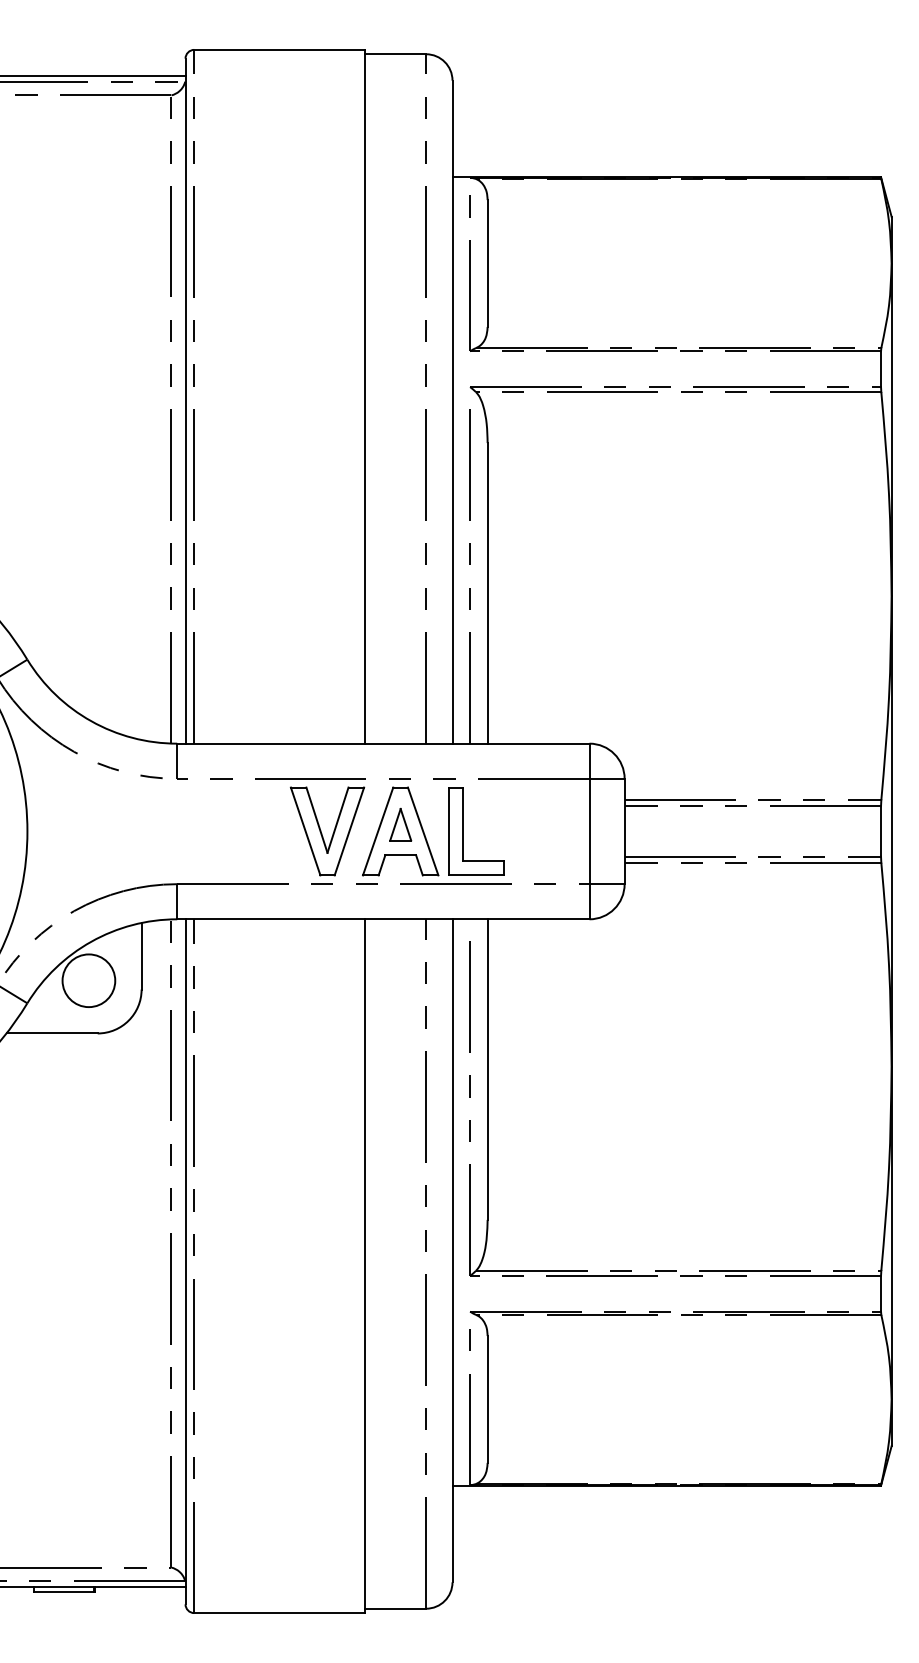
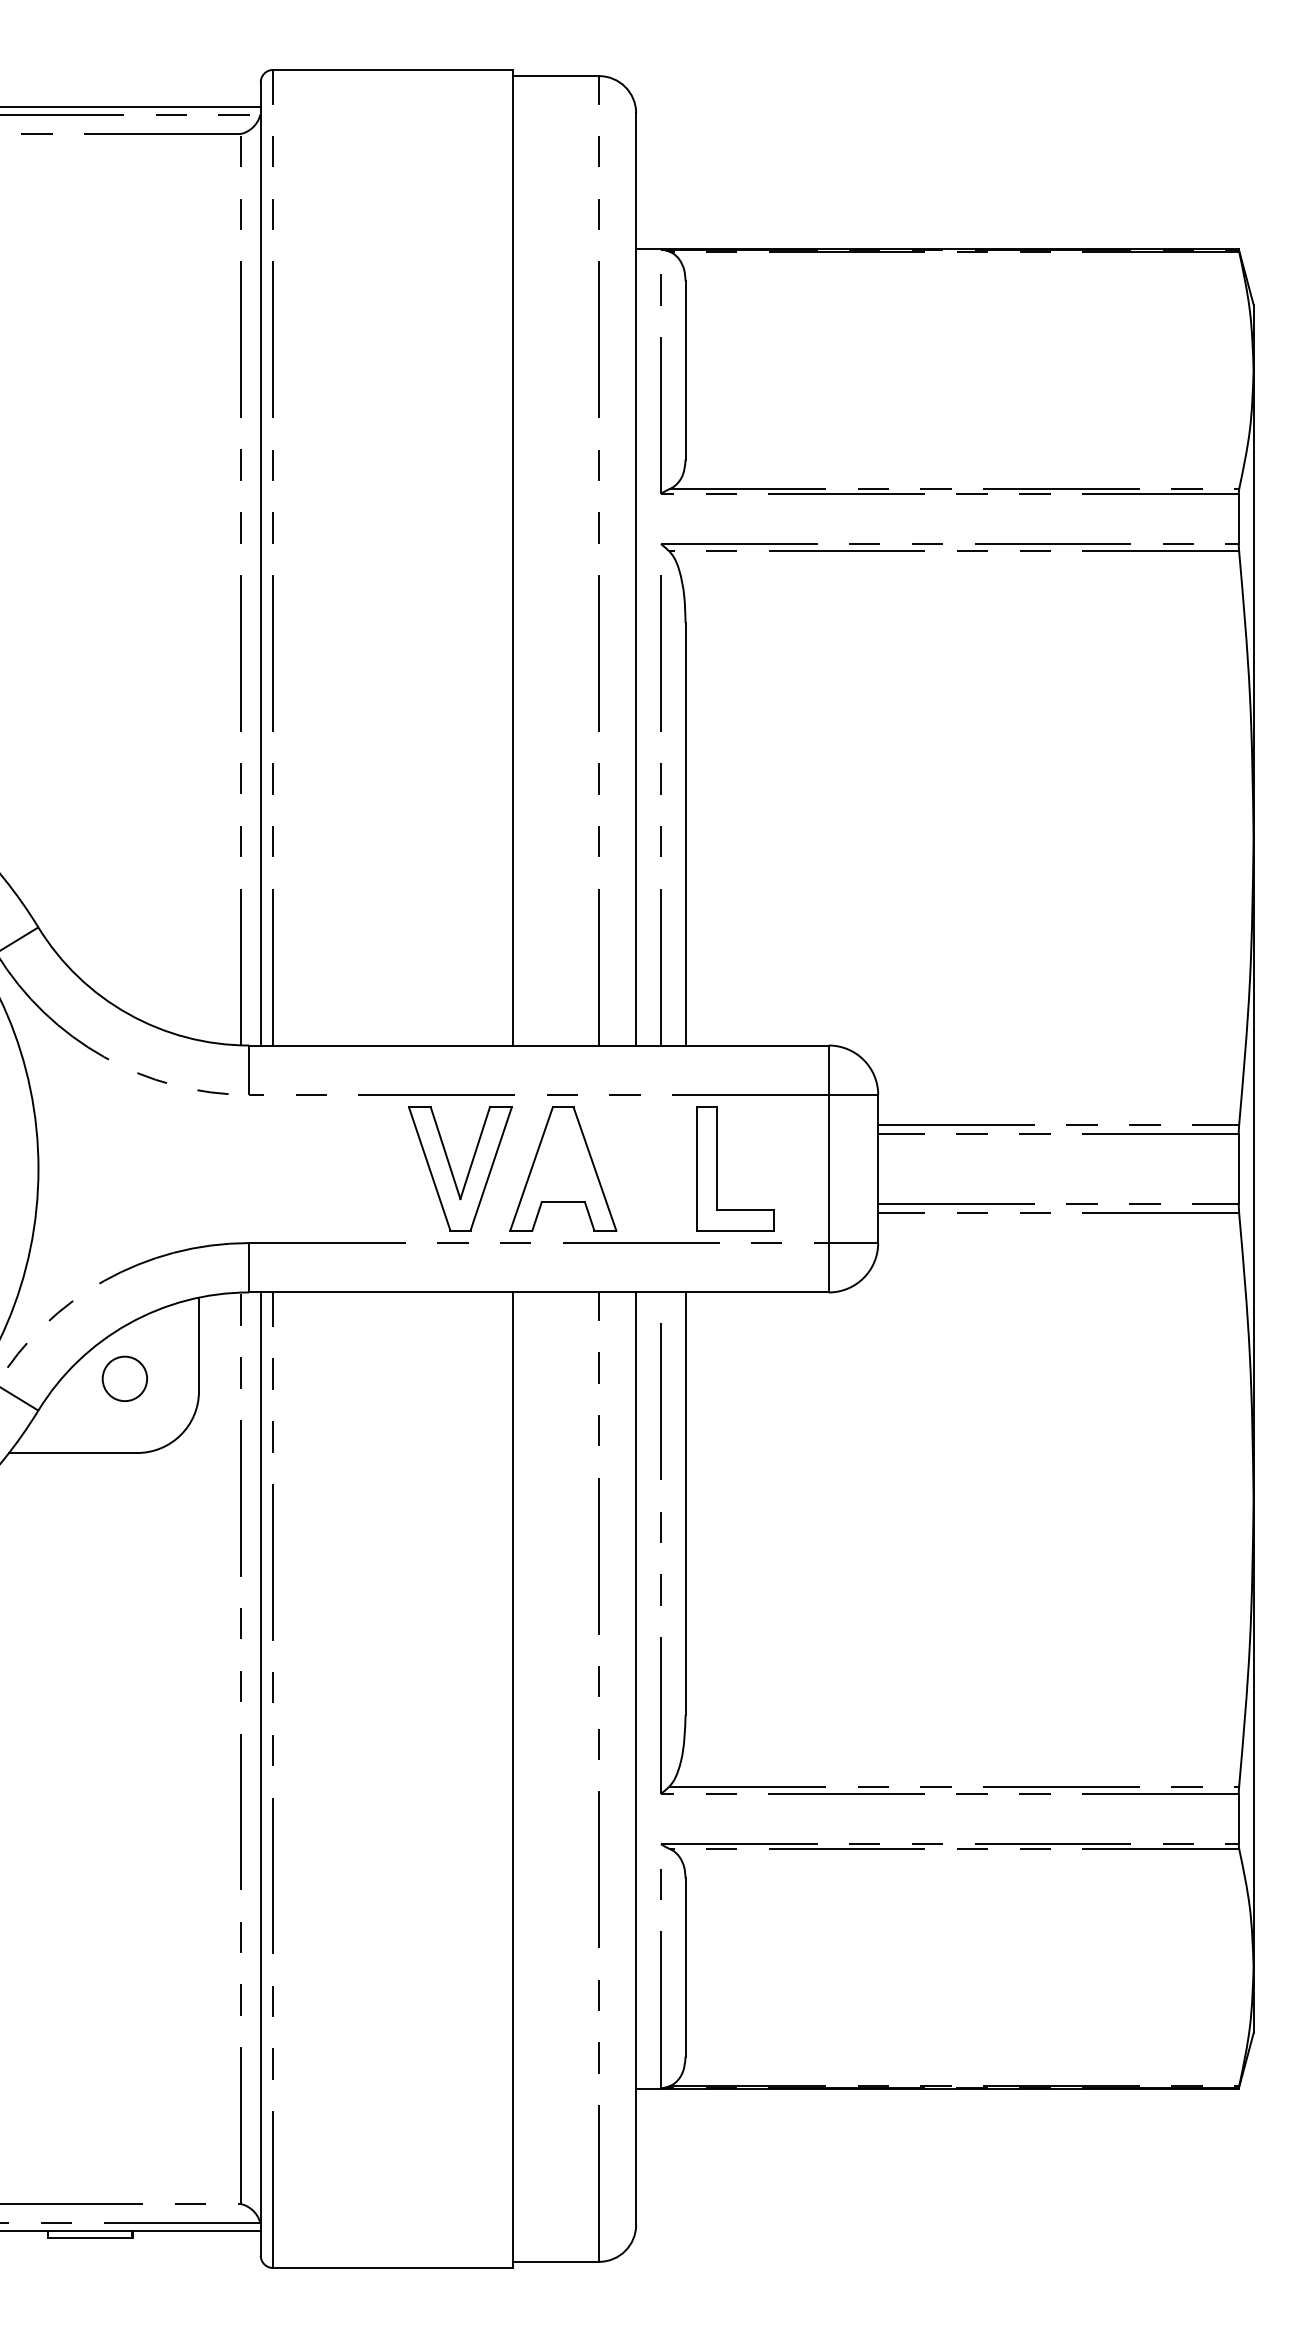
part: (400, 824) -> (563, 1159), removed
part: (463, 831) -> (717, 1169), moved
circle: (88, 980) -> (124, 1378), size x0.6

